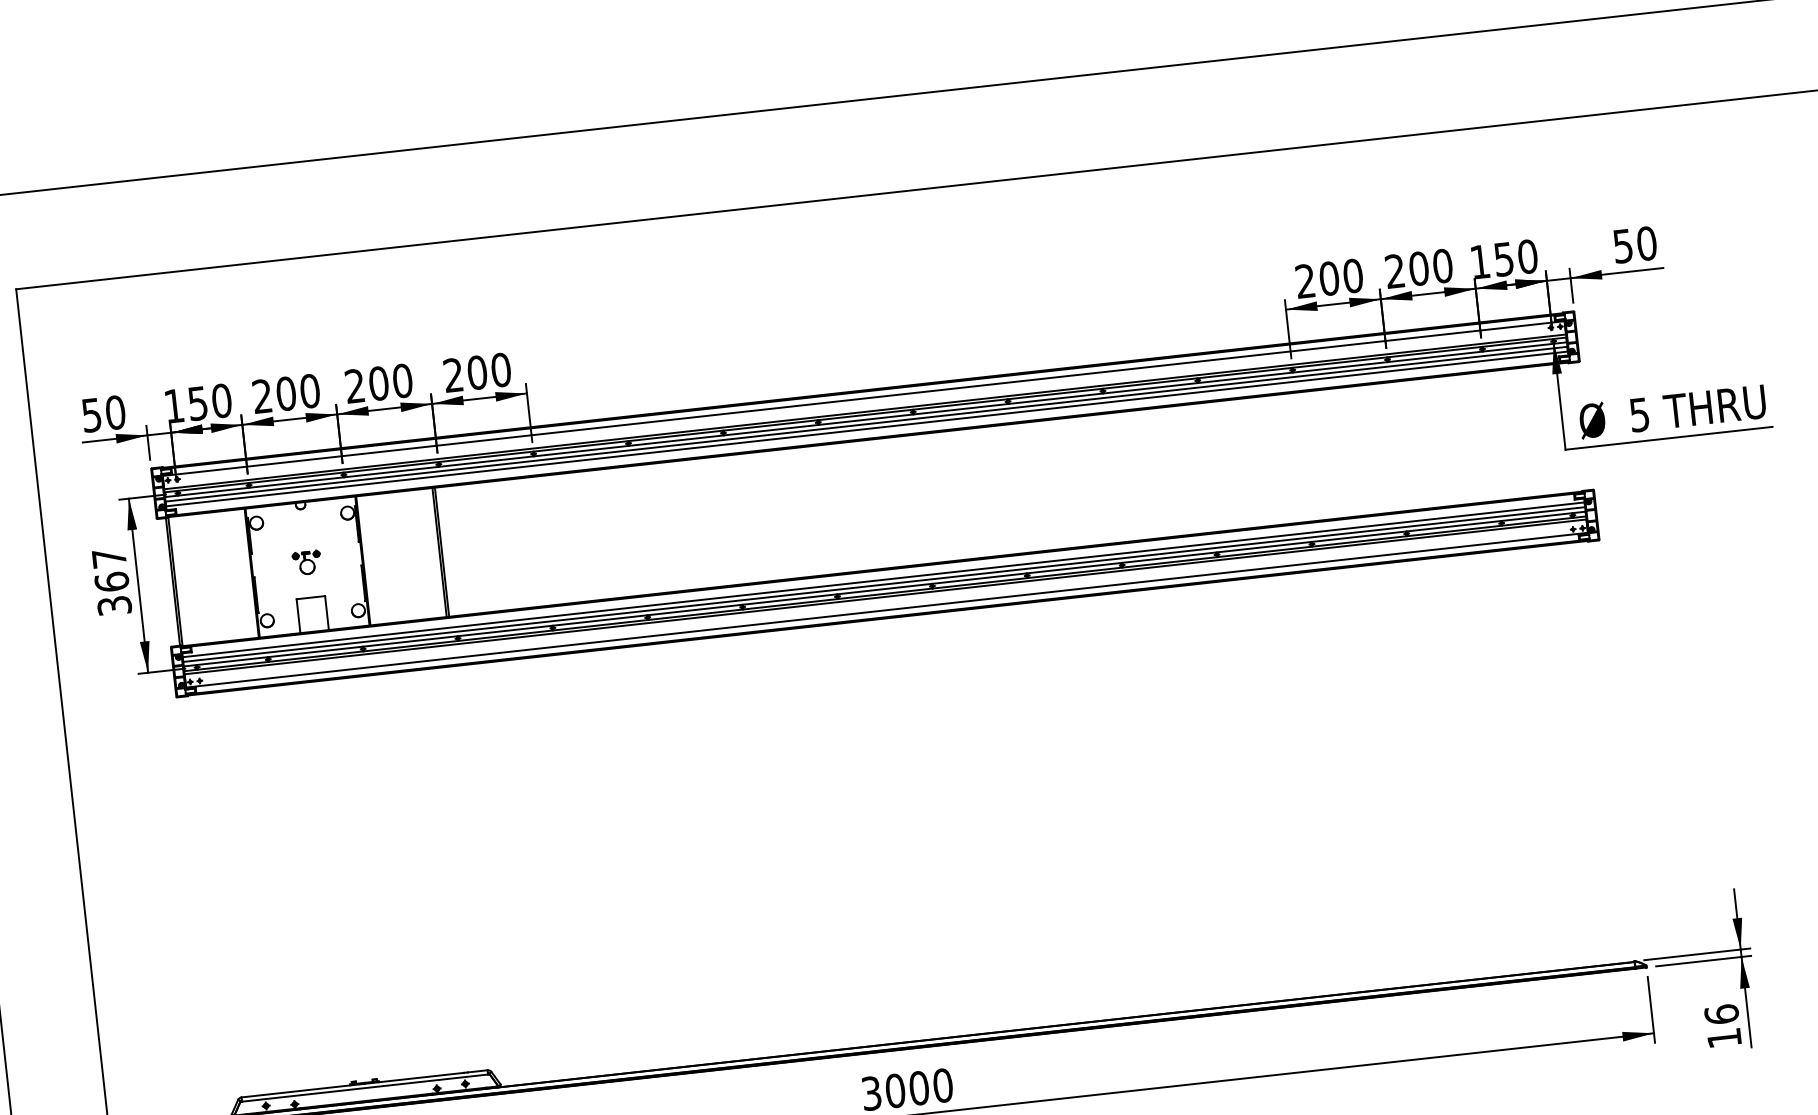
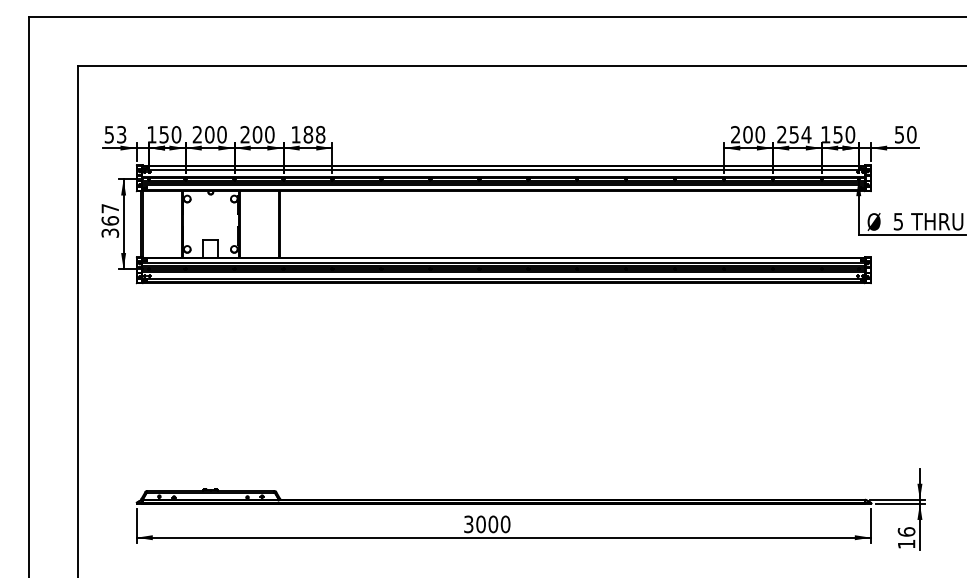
text: (1431, 266) -> (800, 134), 200 -> 254
text: (477, 372) -> (308, 134), 200 -> 188
text: (115, 412) -> (121, 134), 50 -> 53
part: (306, 561) -> (210, 221), removed

